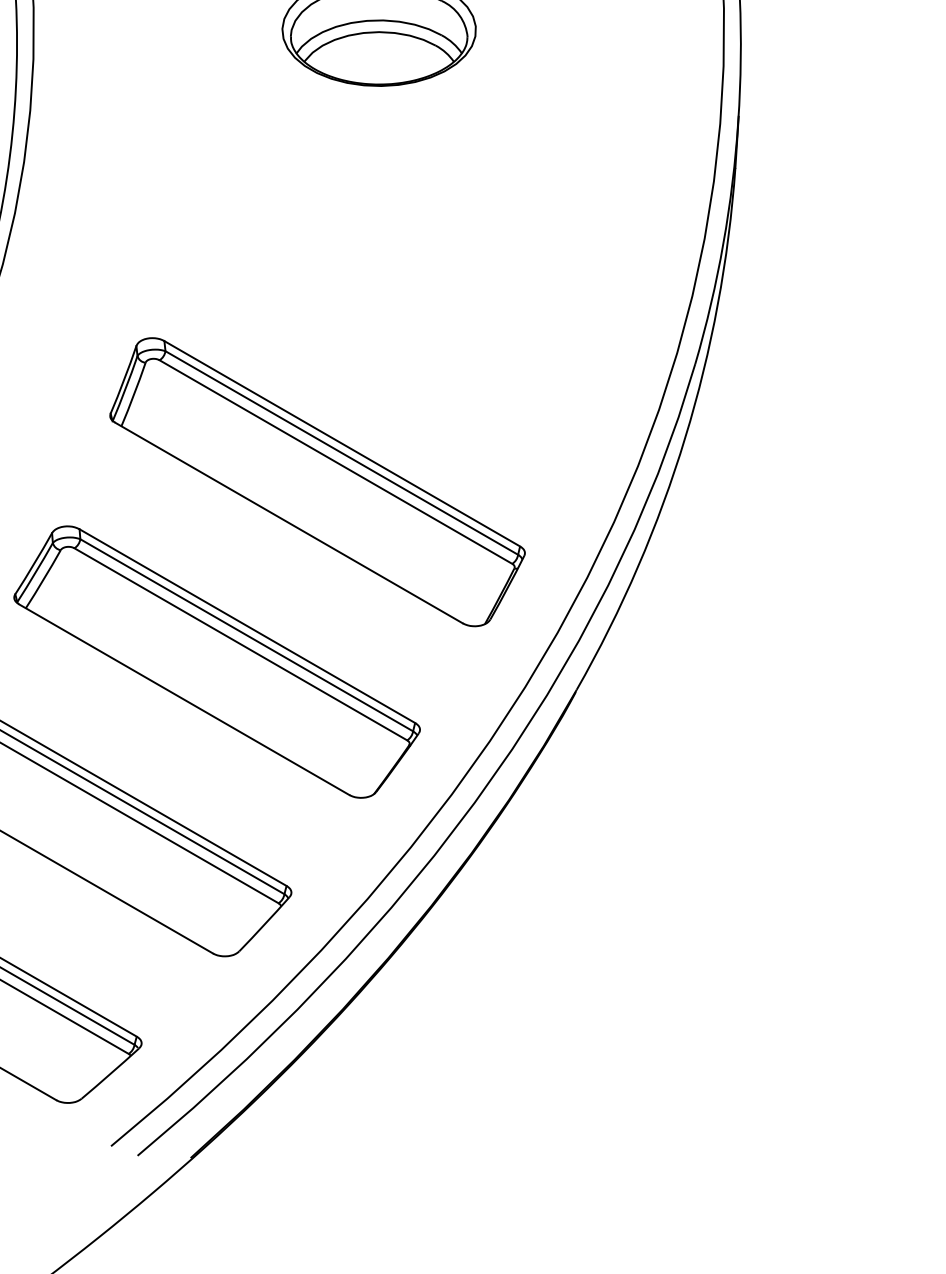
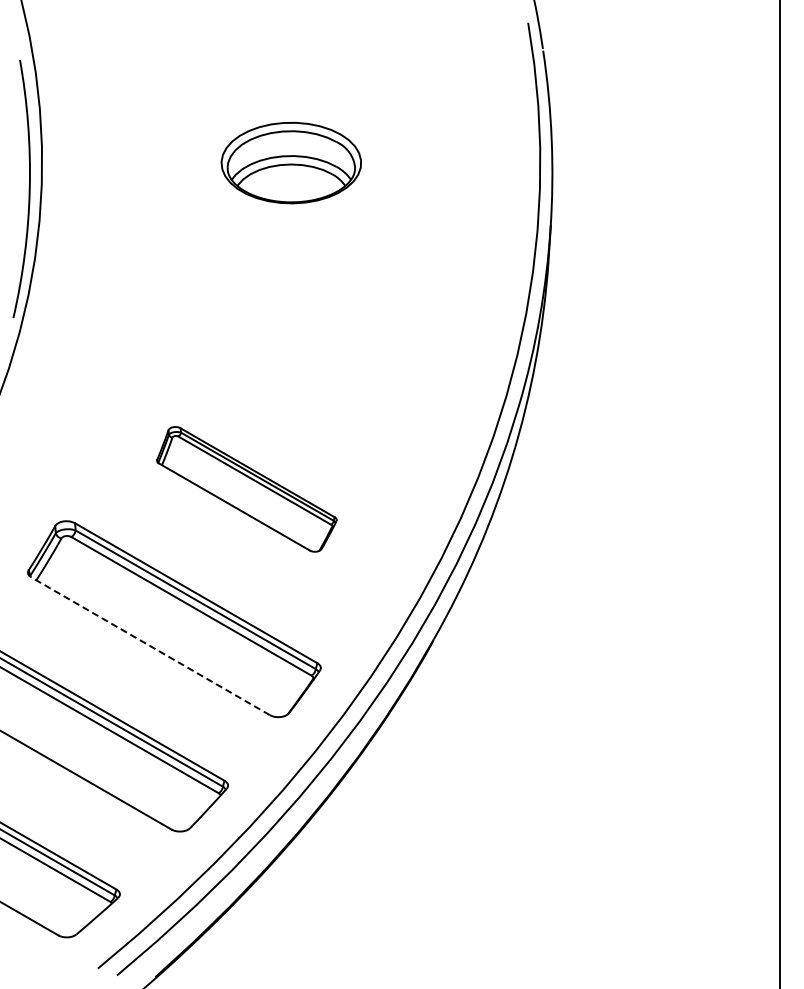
part: (317, 482) -> (246, 489), size x0.6
line: (184, 699) -> (150, 646), solid -> dashed

